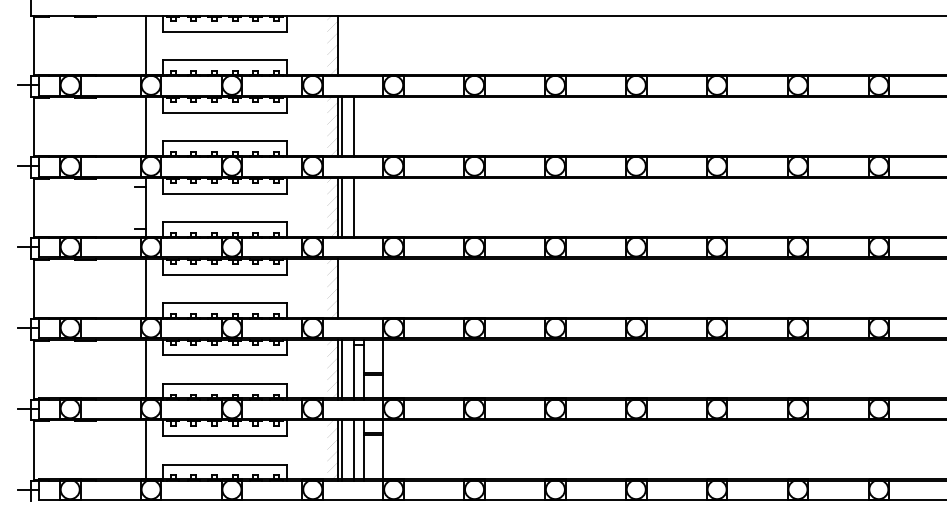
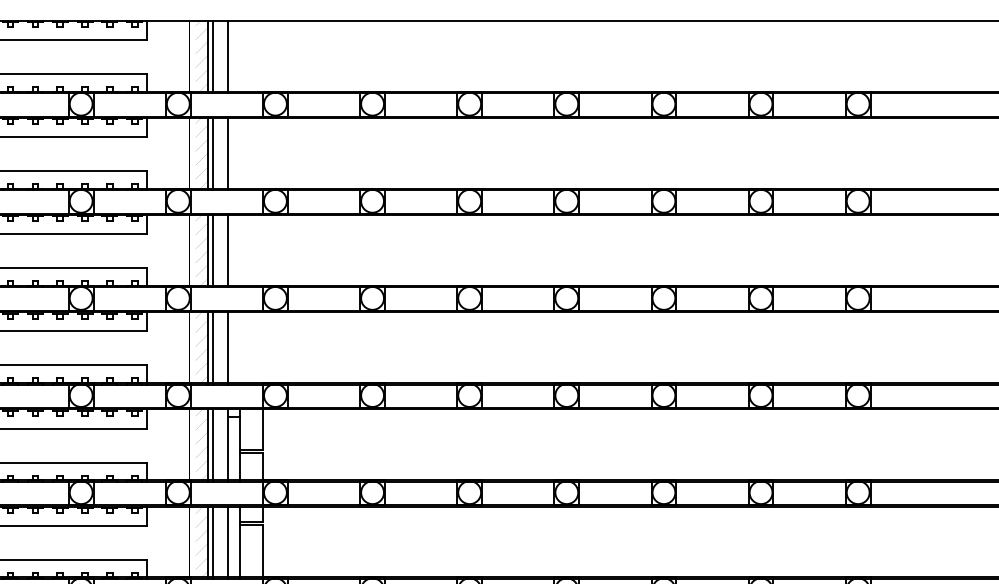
line: (341, 46) -> (212, 57), added
line: (354, 46) -> (228, 57), added
line: (341, 288) -> (212, 348), added
line: (354, 288) -> (228, 348), added

